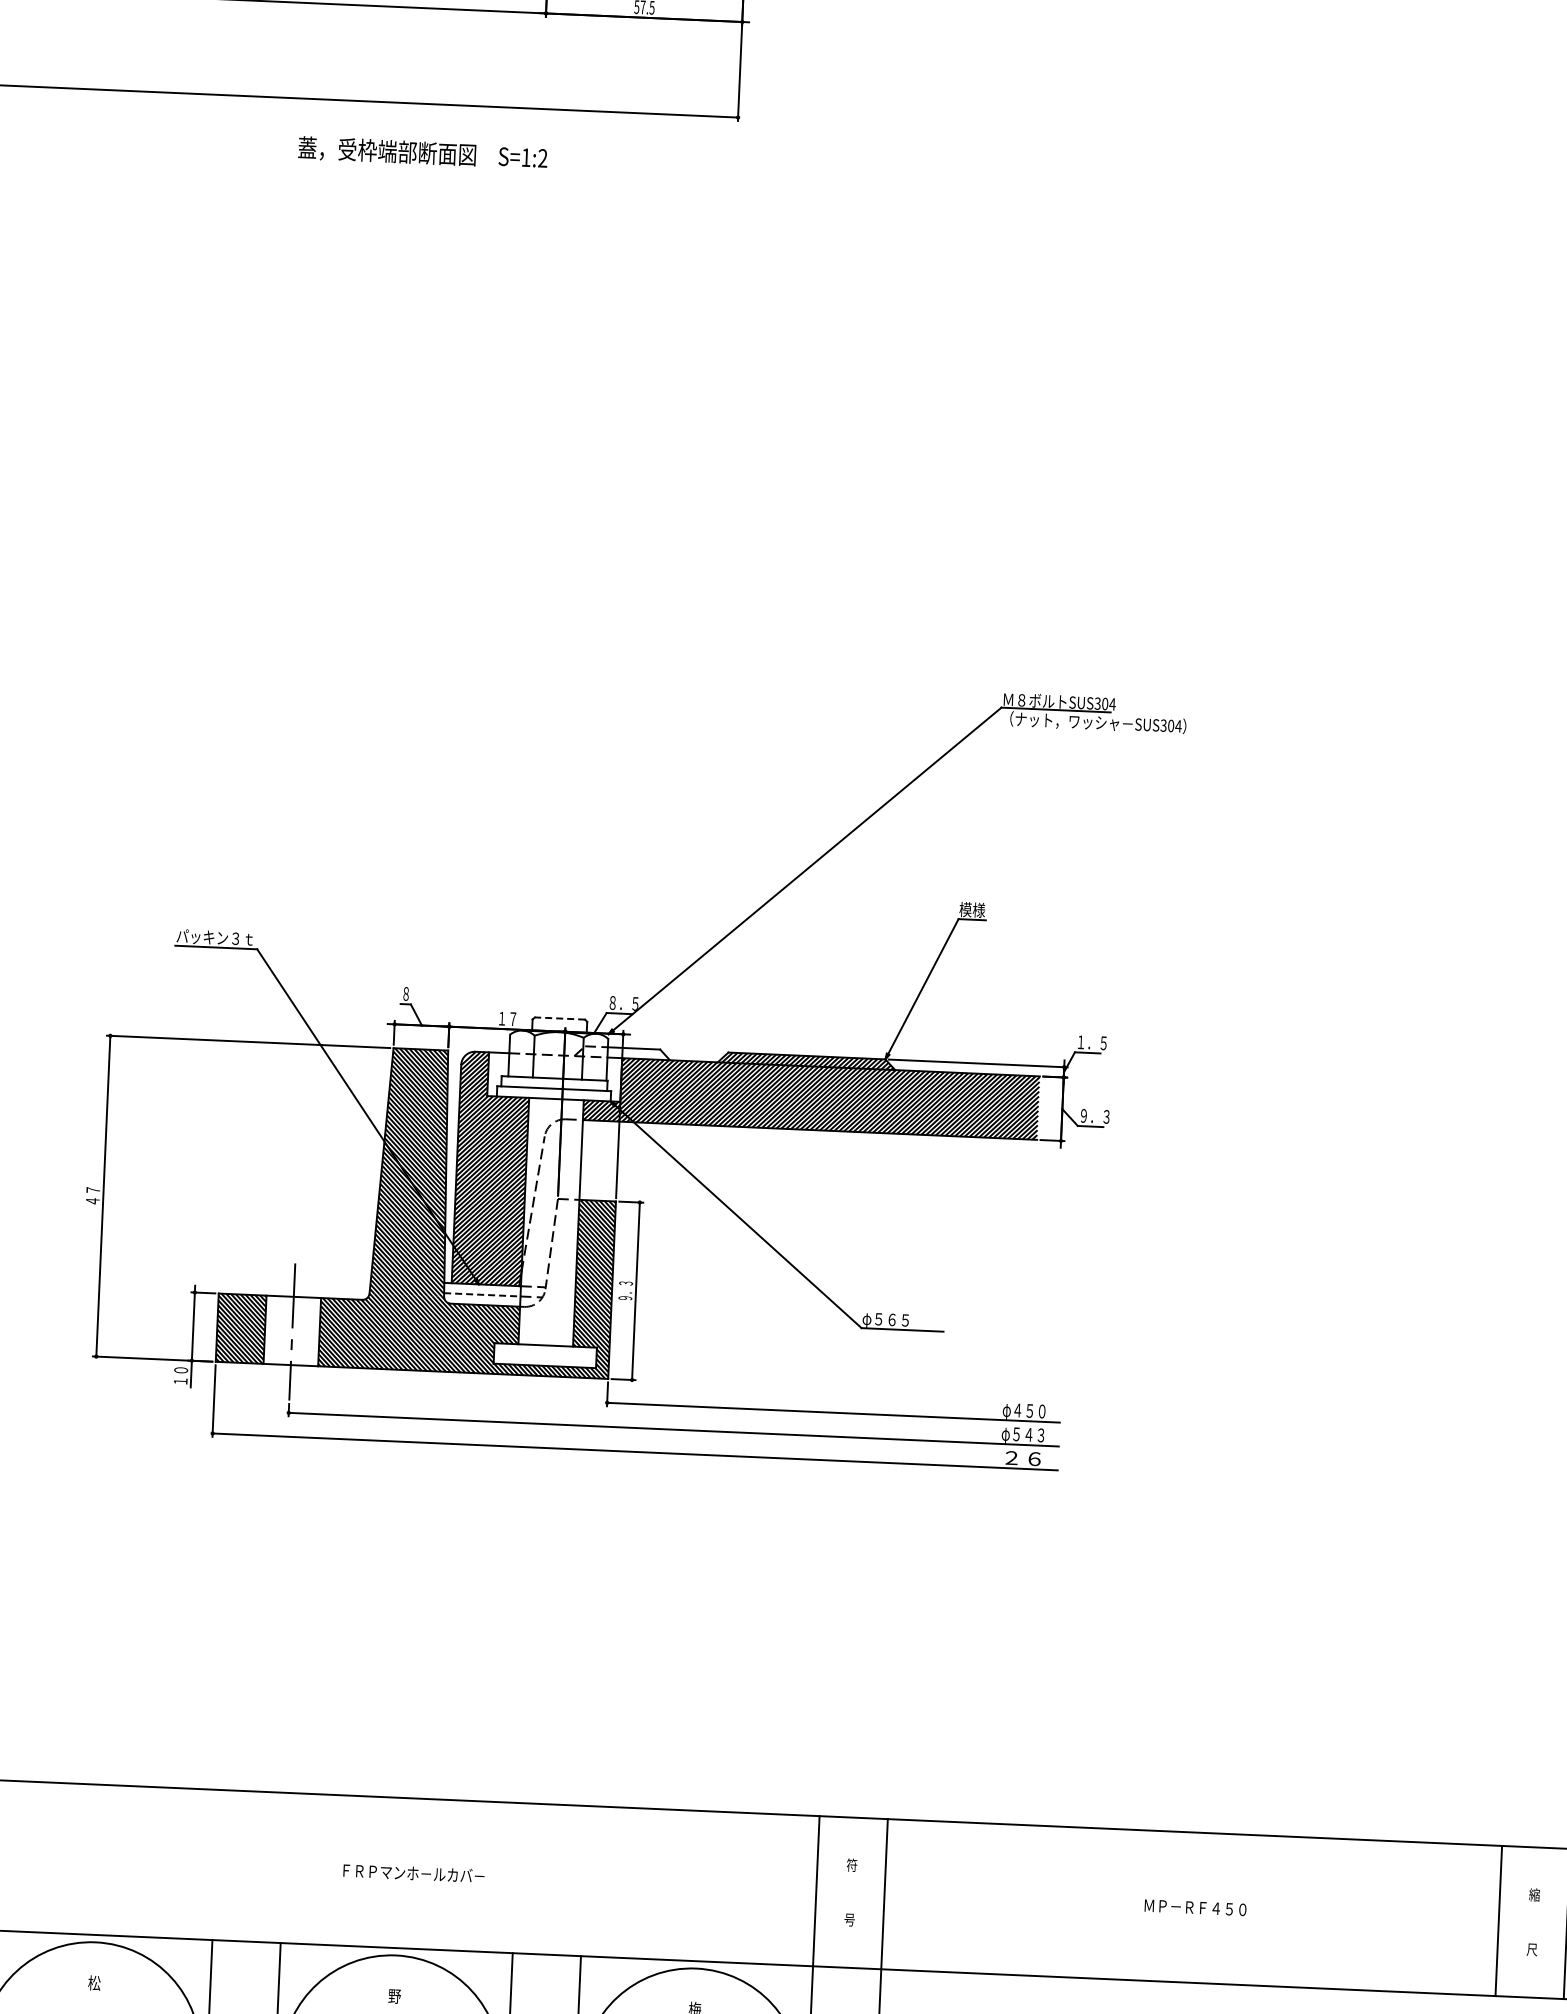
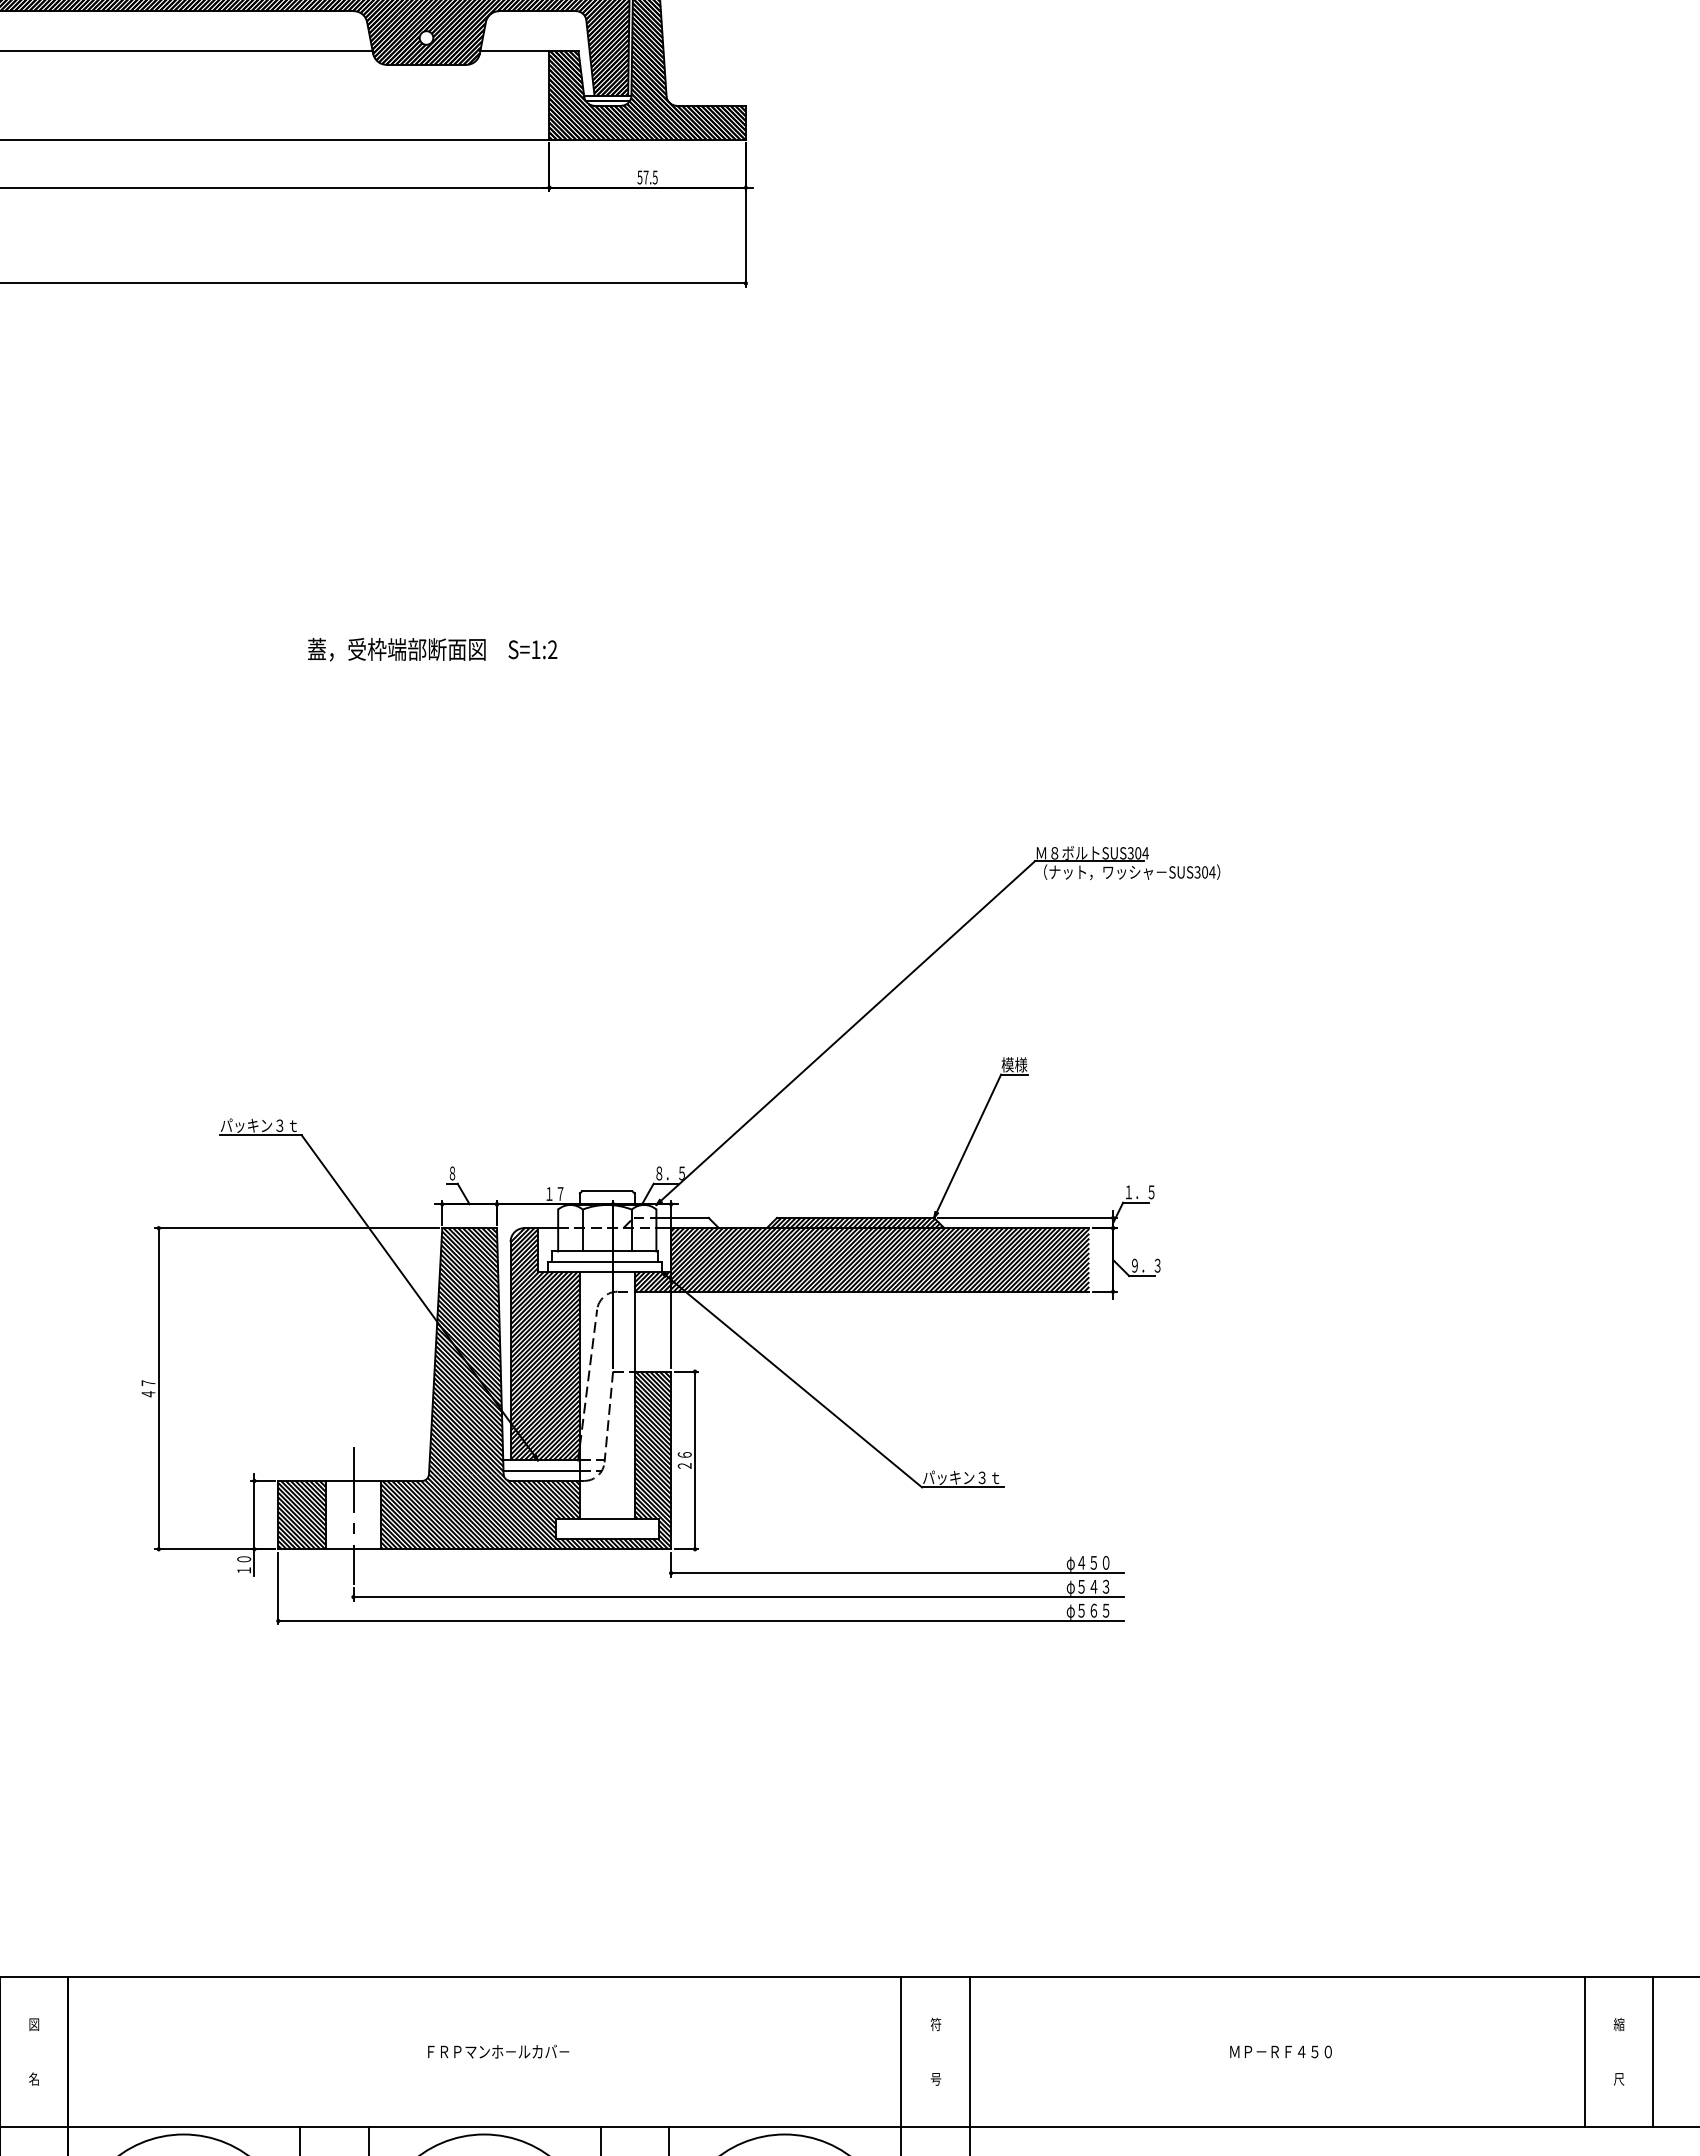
text: (422, 152) -> (432, 649), moved
line: (559, 1018) -> (606, 1191), dashed -> solid
text: (625, 1290) -> (684, 1460), ９．３ -> ２６
line: (483, 1294) -> (542, 1470), dashed -> solid
text: (900, 1319) -> (960, 1477), φ５６５ -> パッキン３ｔ
text: (1021, 1459) -> (1087, 1611), ２６ -> φ５６５

